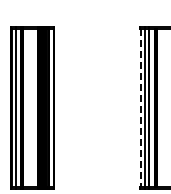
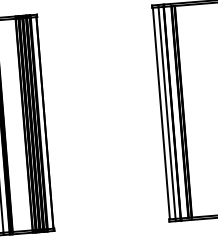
line: (140, 108) -> (161, 114), dashed -> solid

